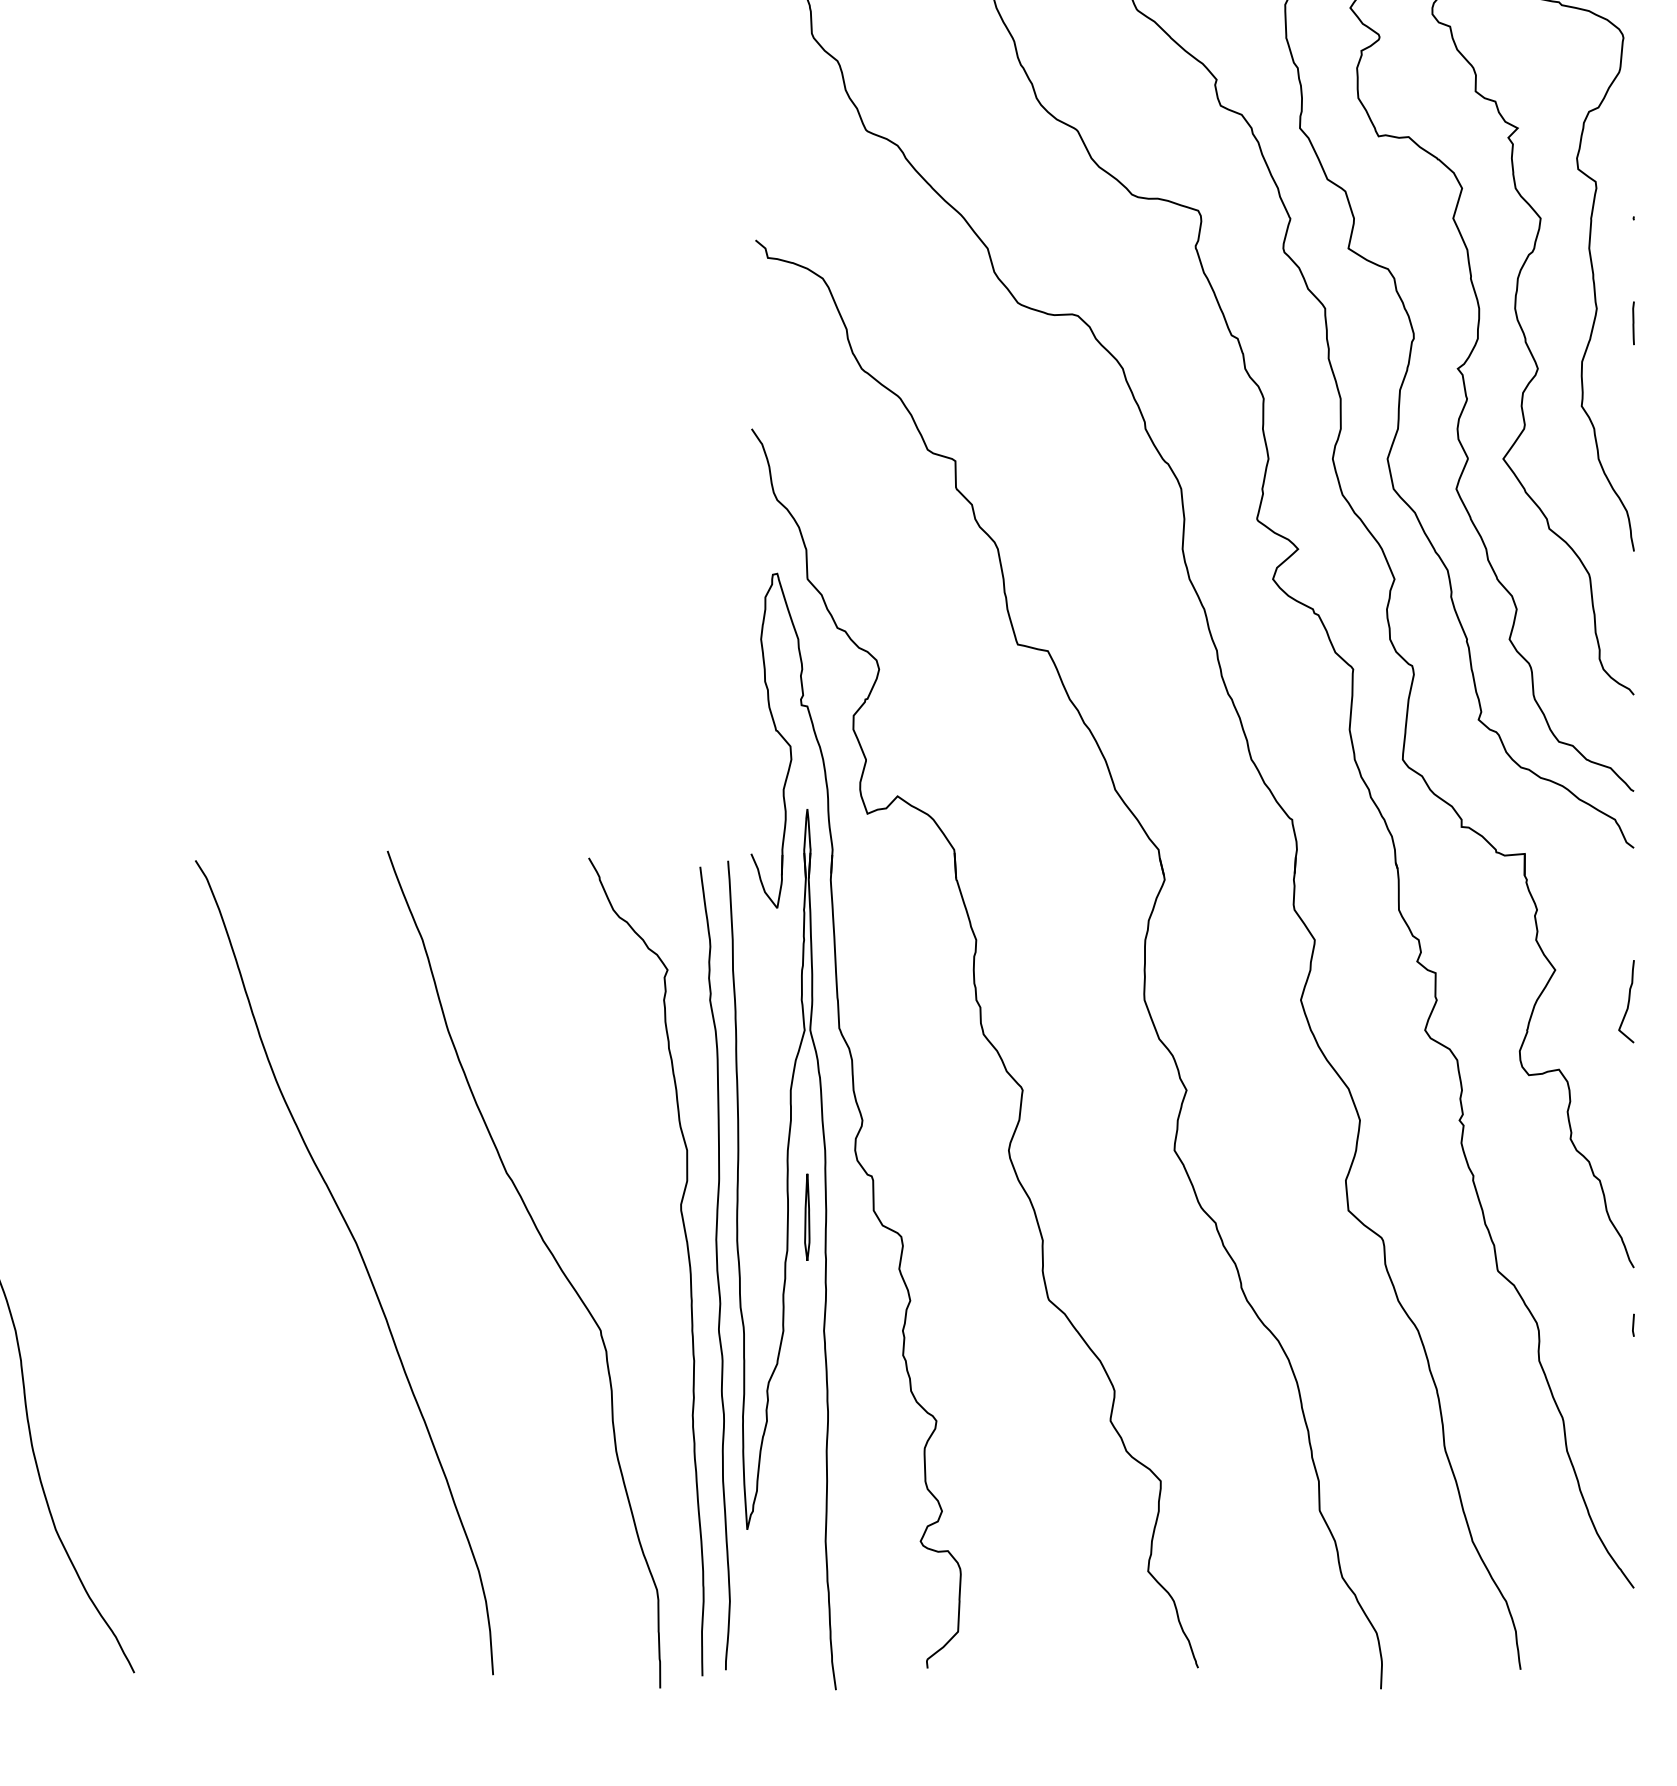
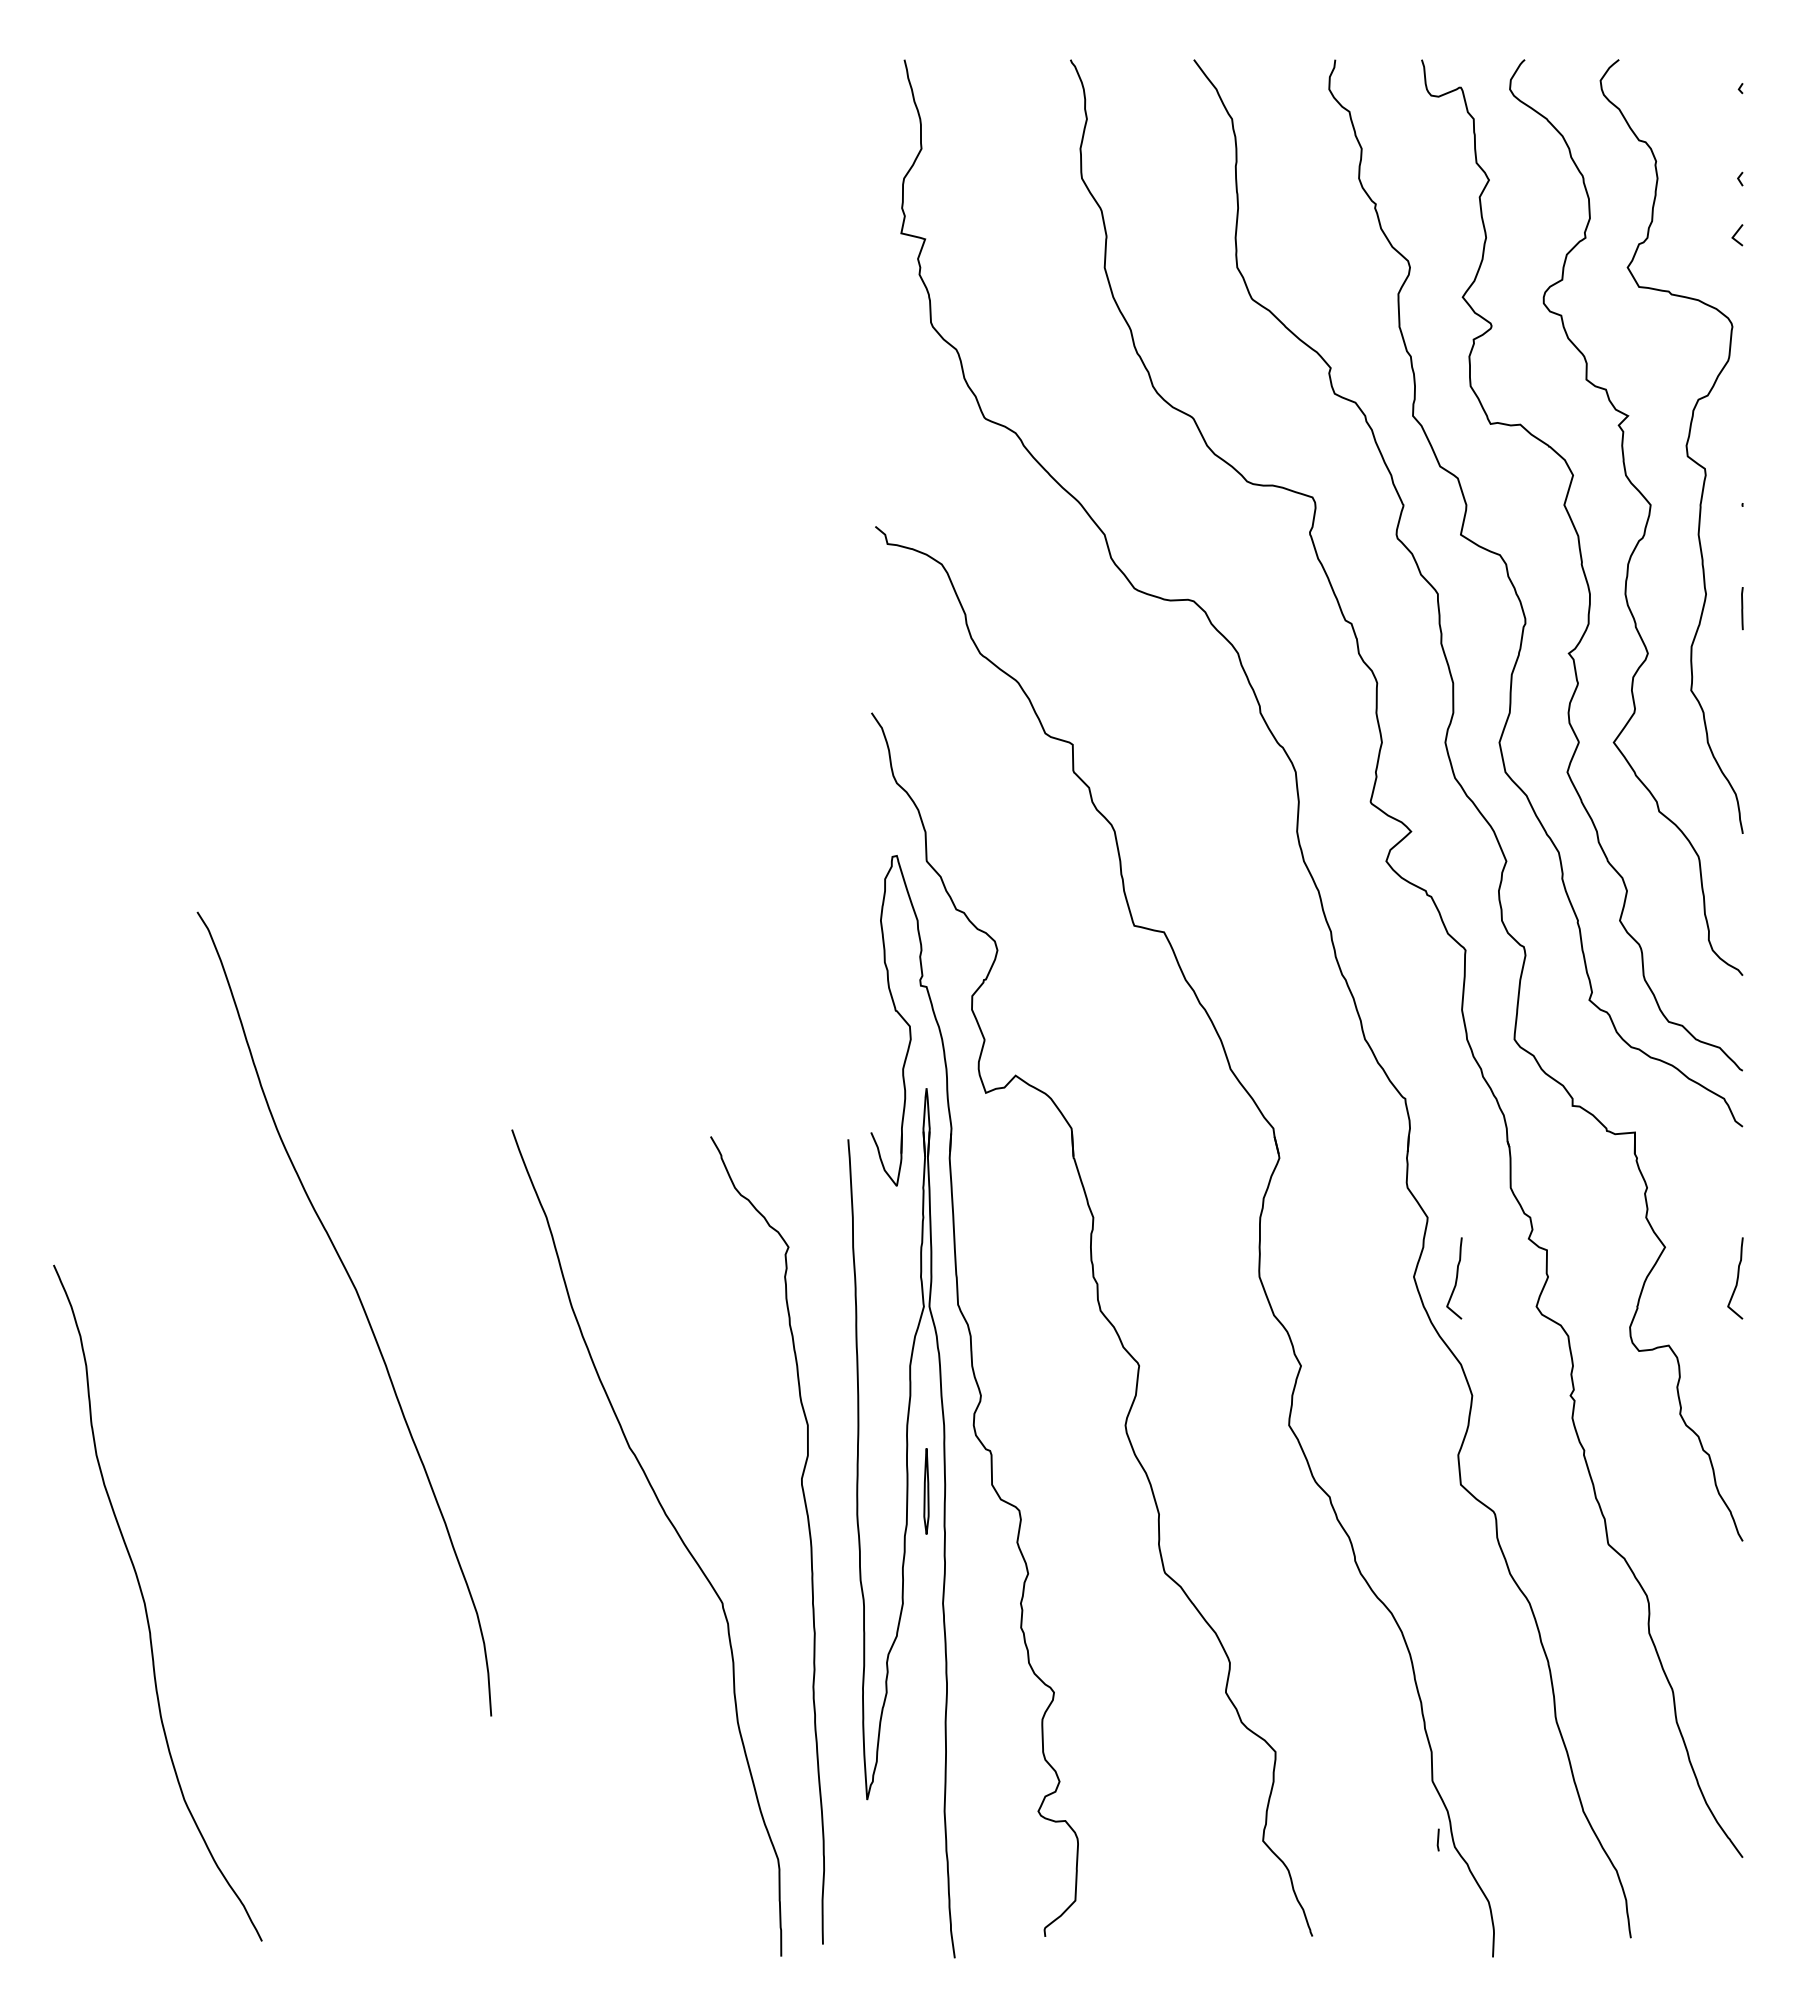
curve: (1343, 1001) -> (1455, 1278), added
curve: (361, 1259) -> (361, 1306), moved
curve: (716, 1268) -> (836, 1541), removed
line: (1632, 1324) -> (1437, 1839), moved

